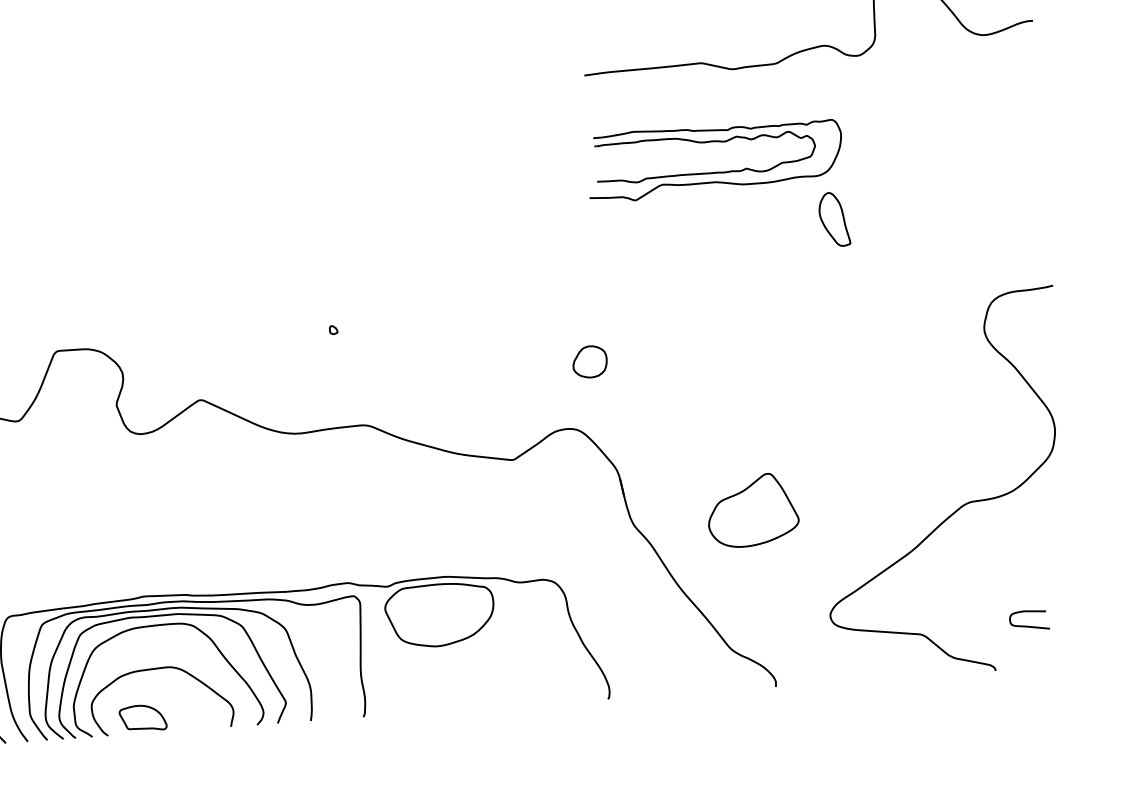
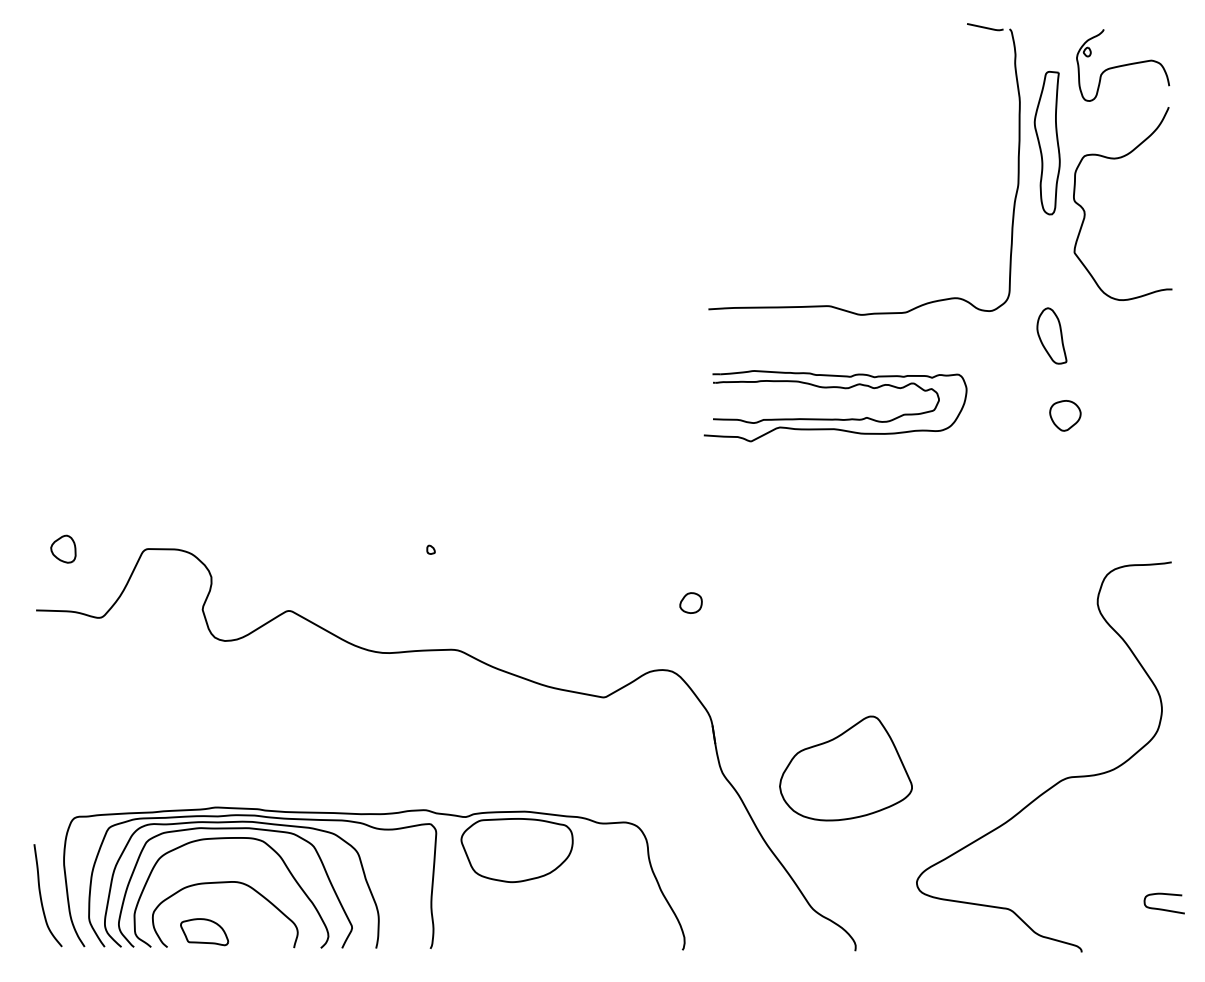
part: (938, 151) -> (1065, 415), added
part: (833, 219) -> (1051, 335), moved
part: (589, 361) -> (690, 602), size x0.62
part: (752, 510) -> (845, 768), size x1.43
curve: (1027, 625) -> (1162, 908), moved

